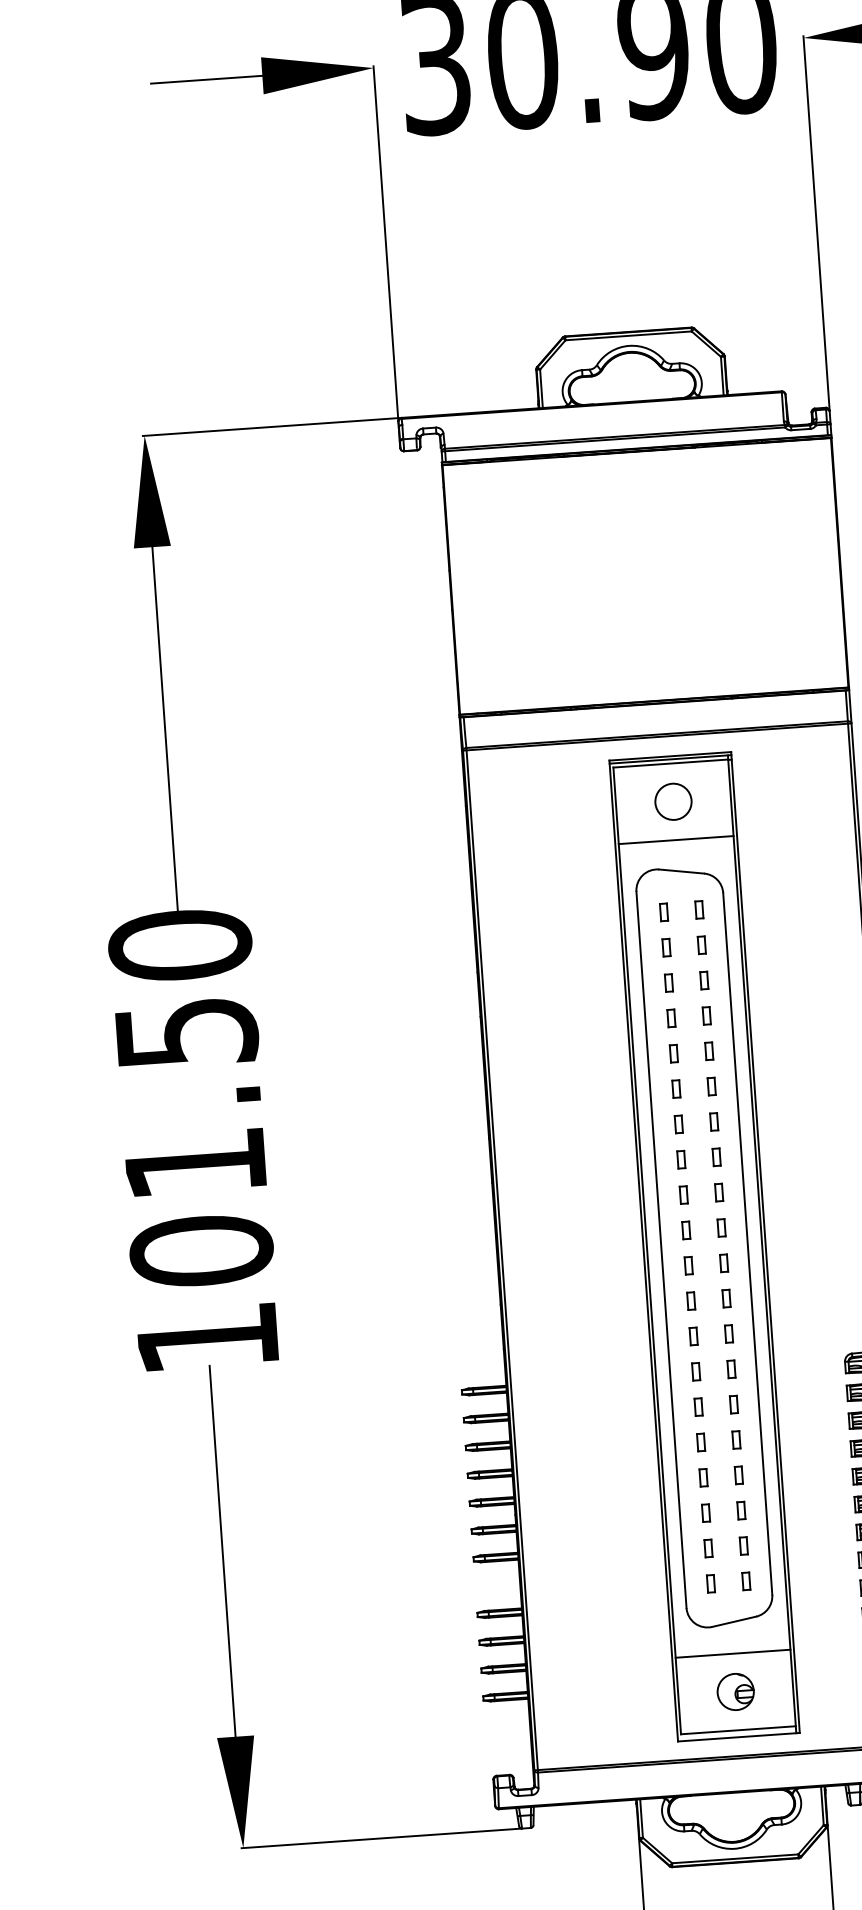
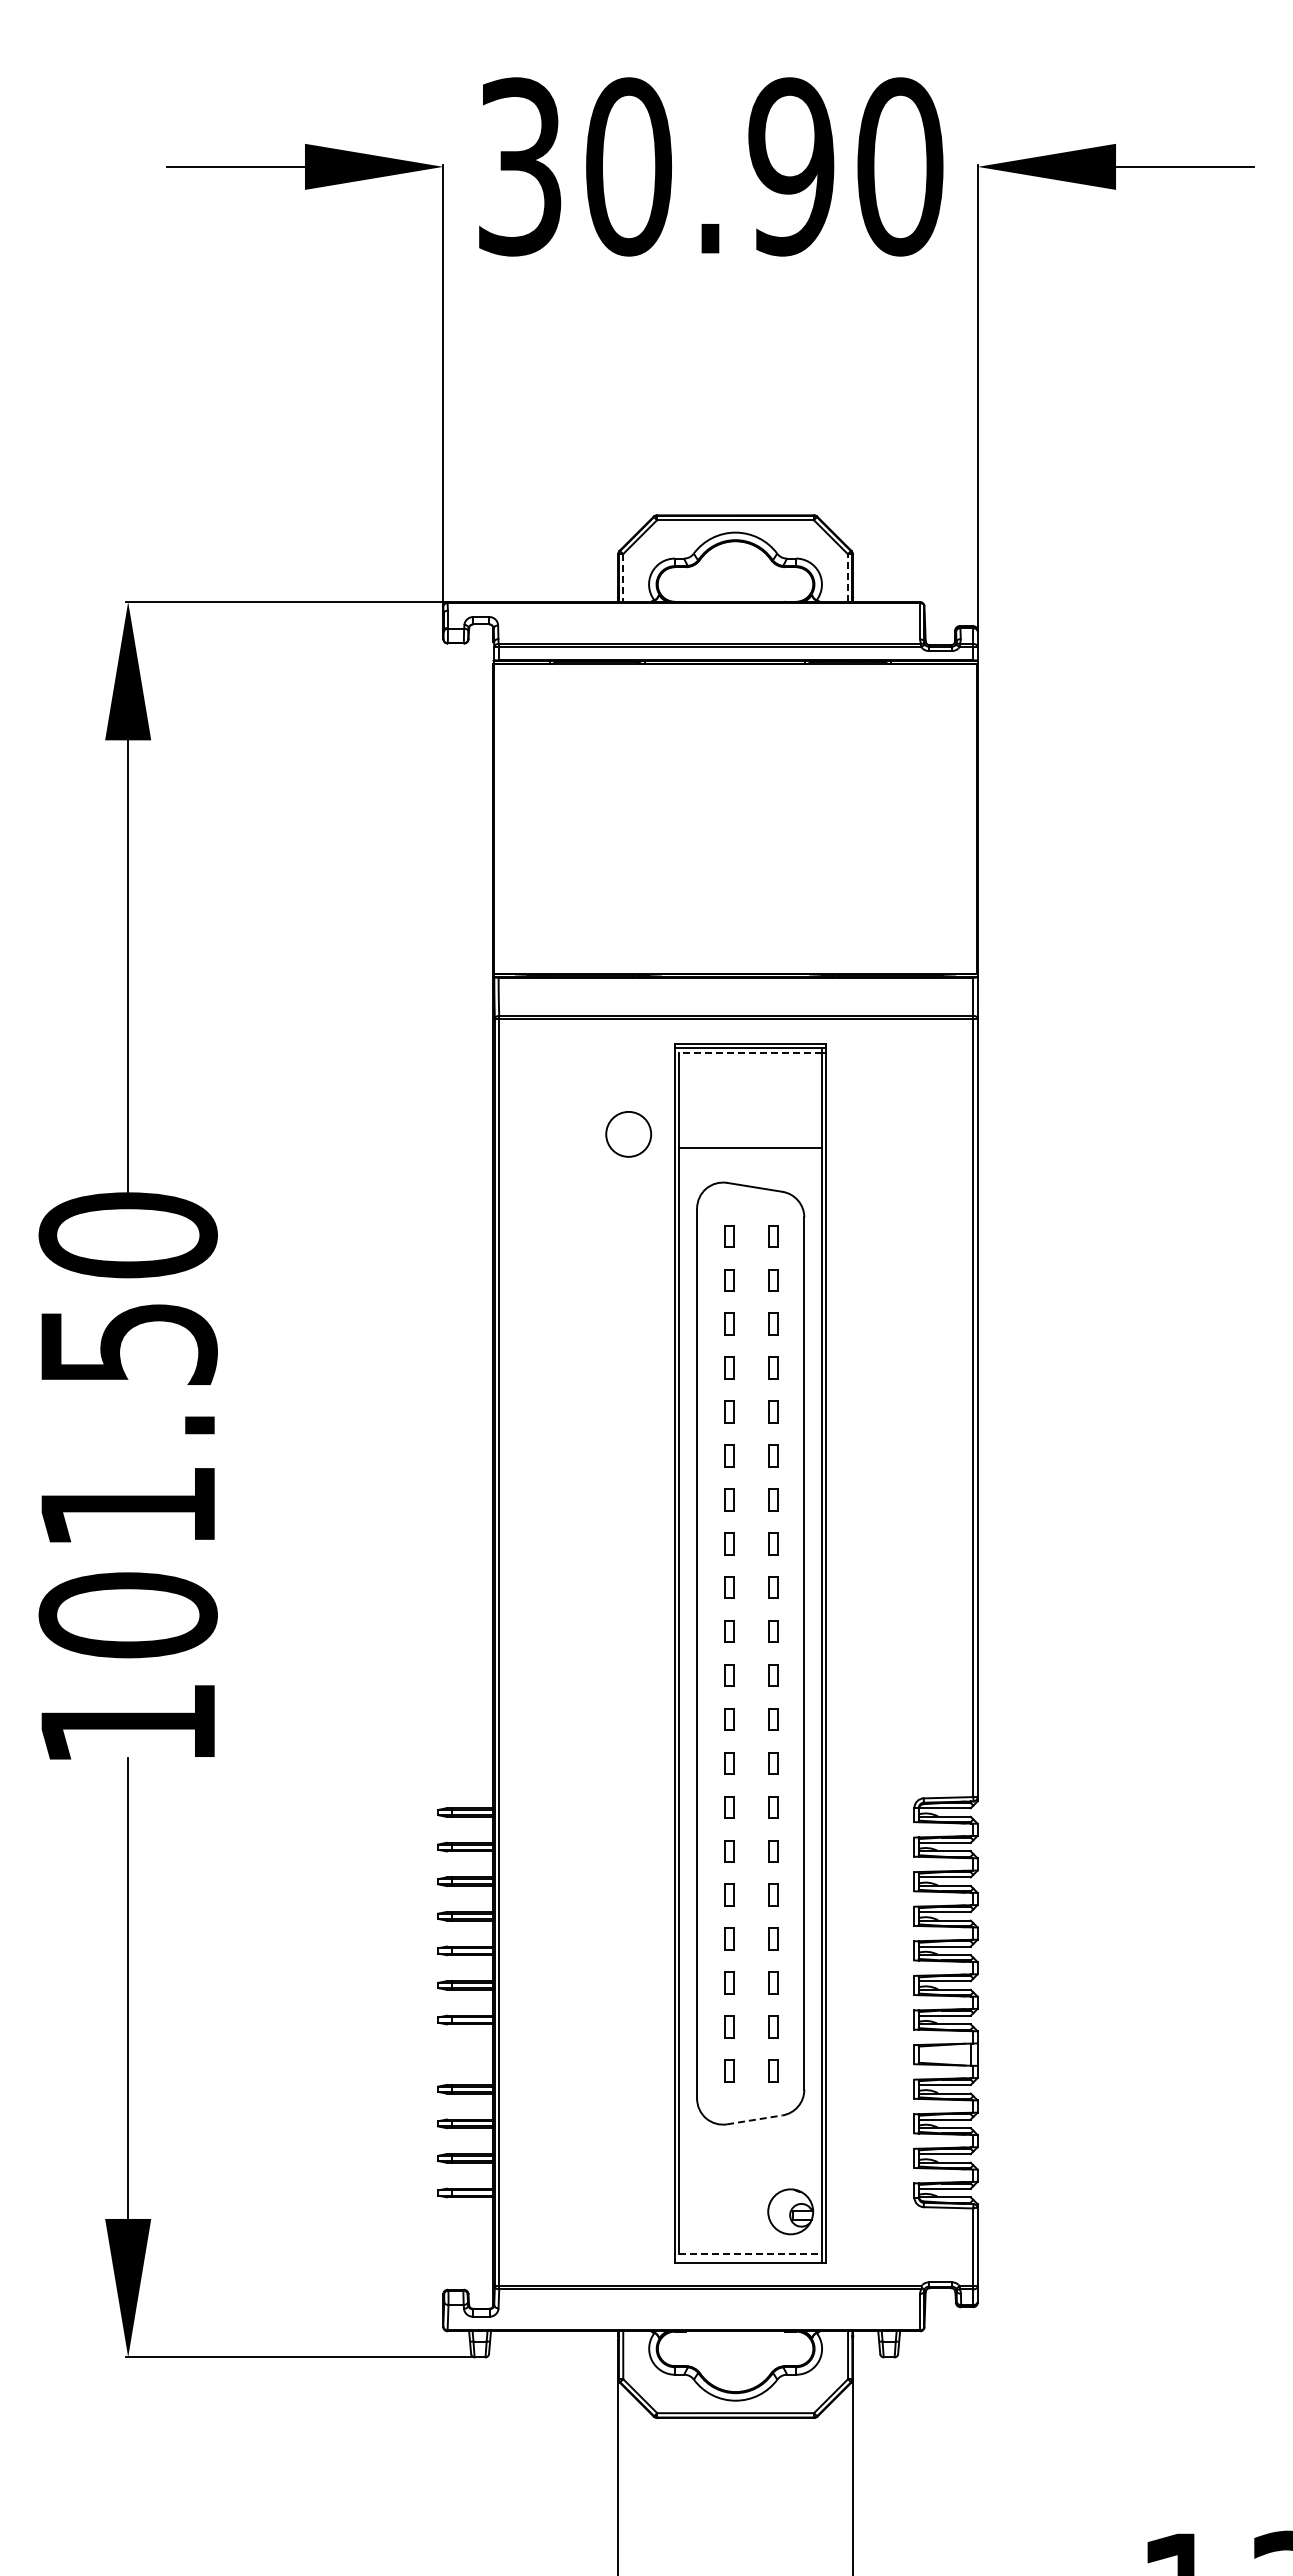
line: (722, 376) -> (847, 578), solid -> dashed
line: (541, 389) -> (623, 578), solid -> dashed
line: (670, 763) -> (750, 1052), solid -> dashed
circle: (673, 801) -> (628, 1134), moved
line: (734, 1621) -> (755, 2119), solid -> dashed
line: (732, 1653) -> (750, 2159), removed
part: (735, 1691) -> (790, 2211), moved
line: (739, 1730) -> (751, 2254), solid -> dashed

